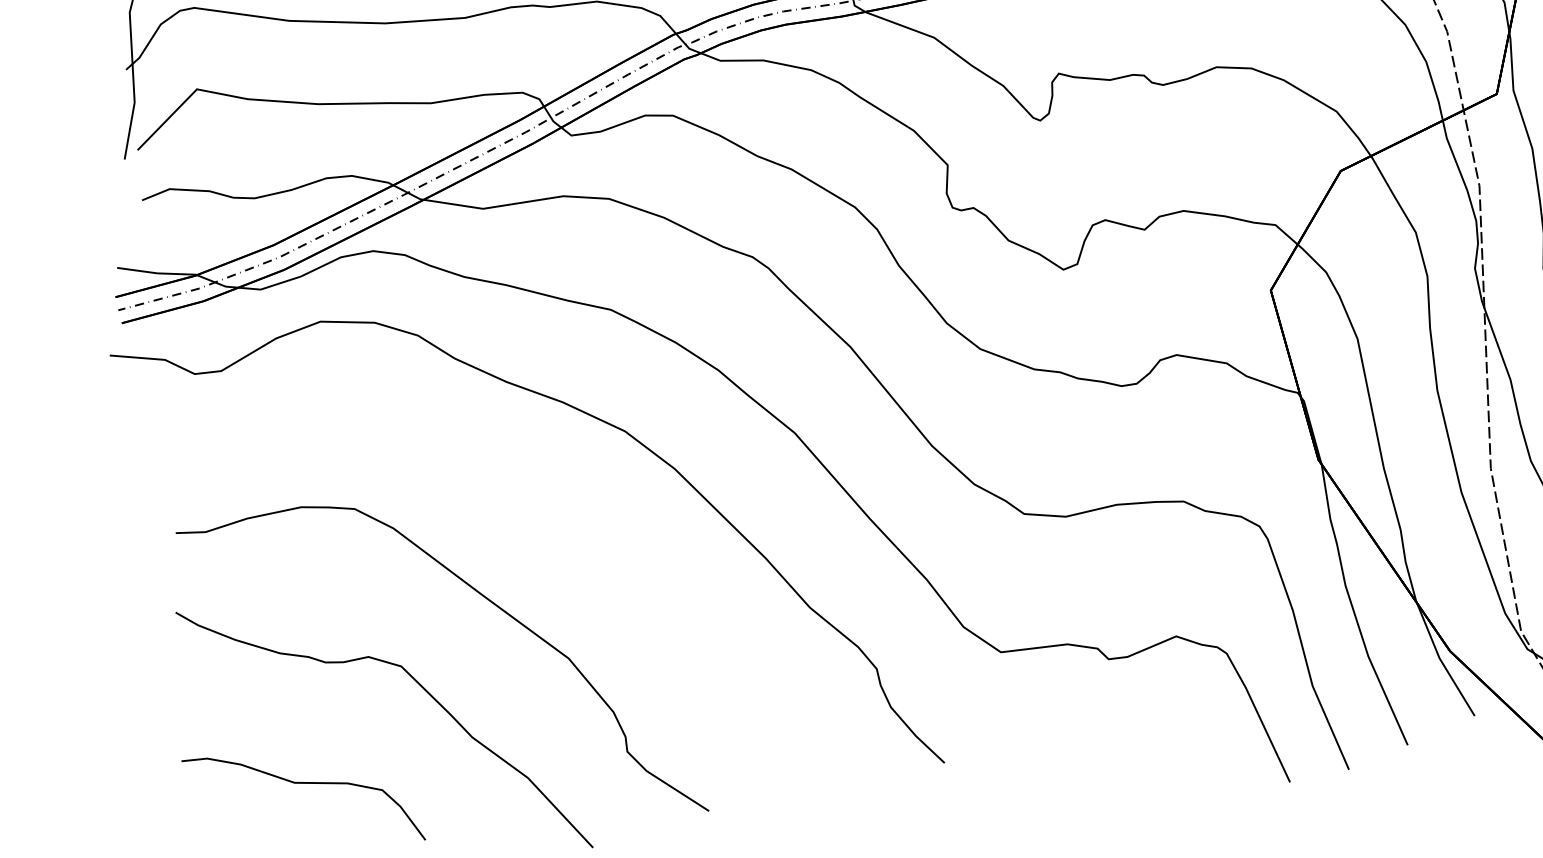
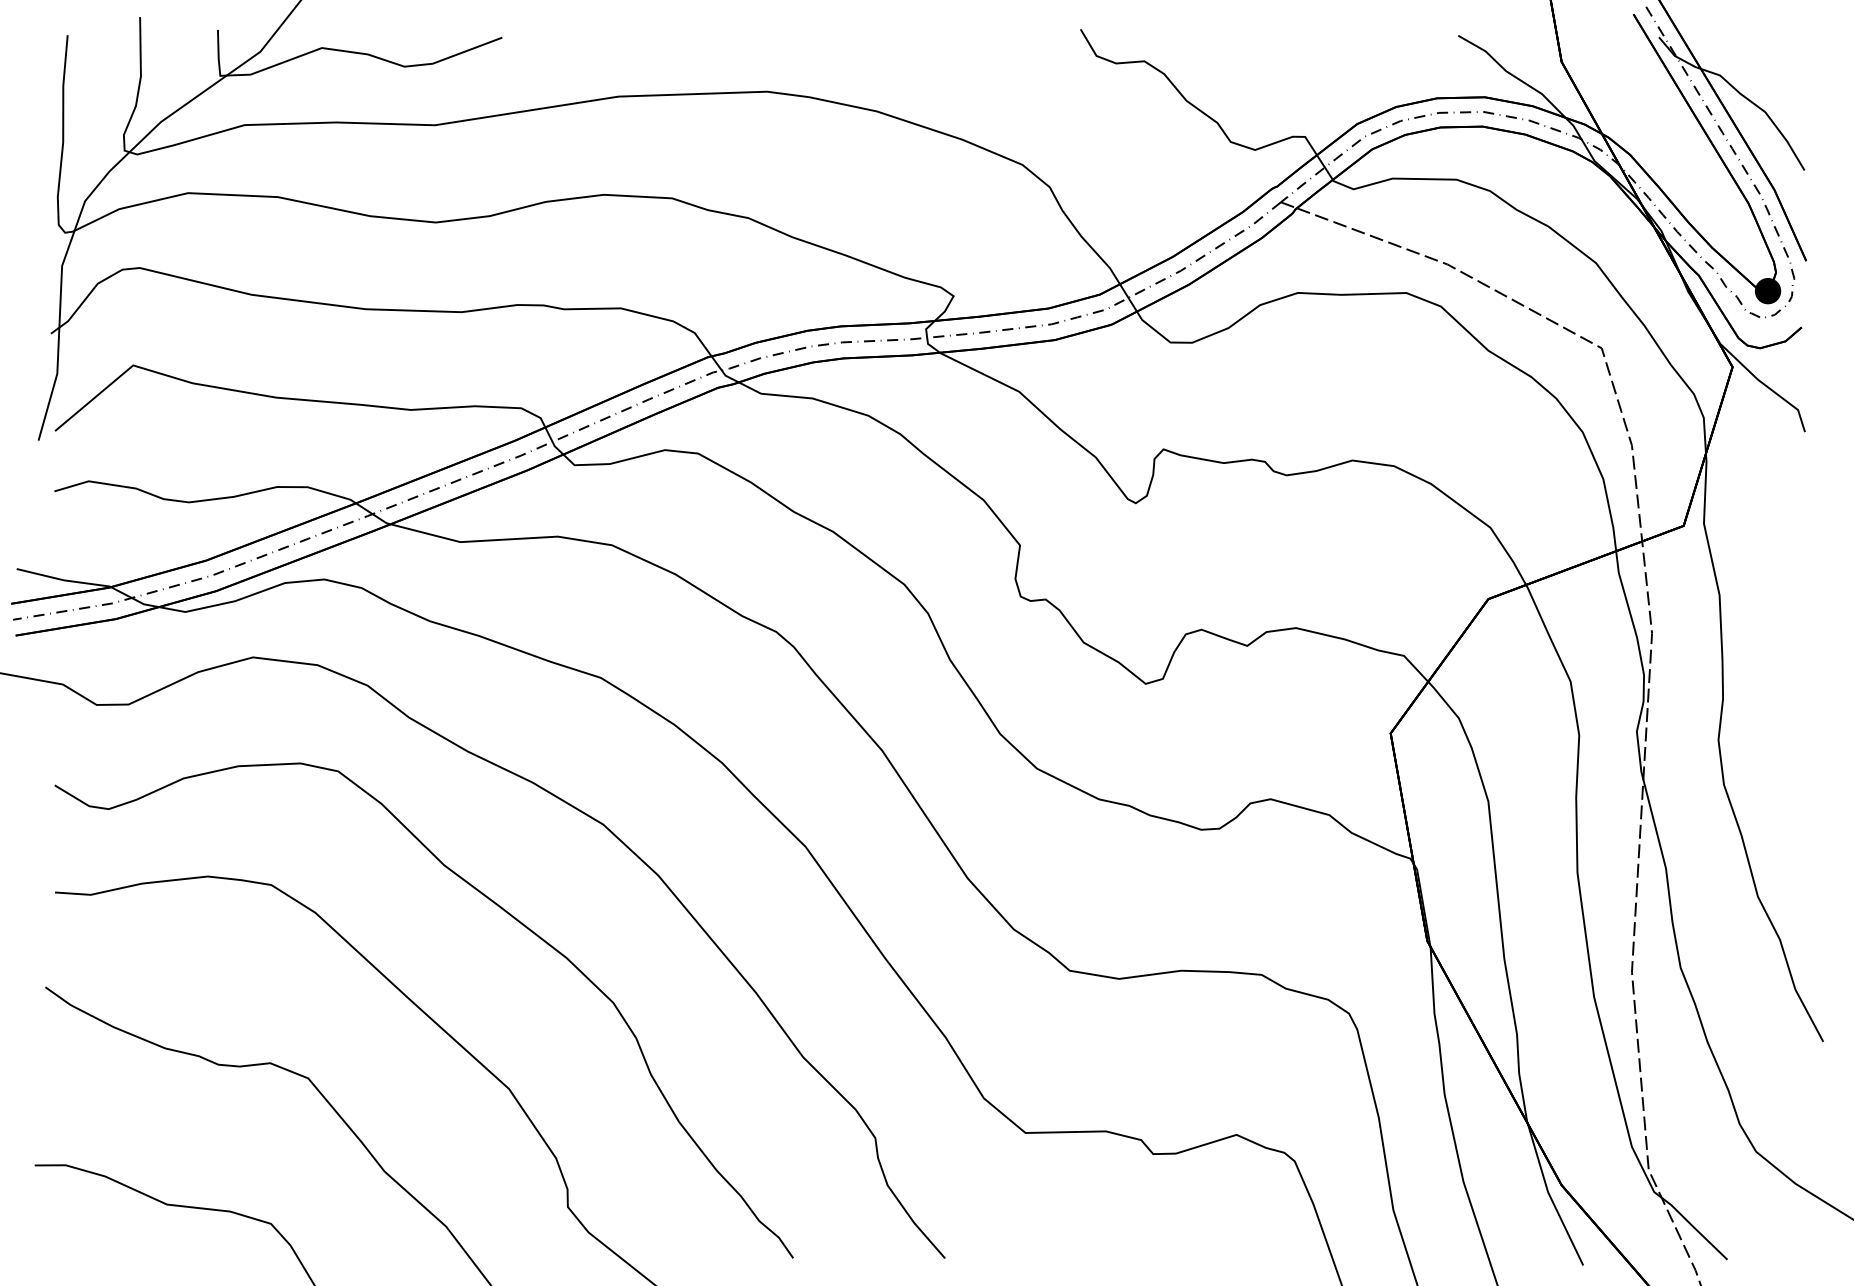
curve: (547, 510) -> (501, 909), added

